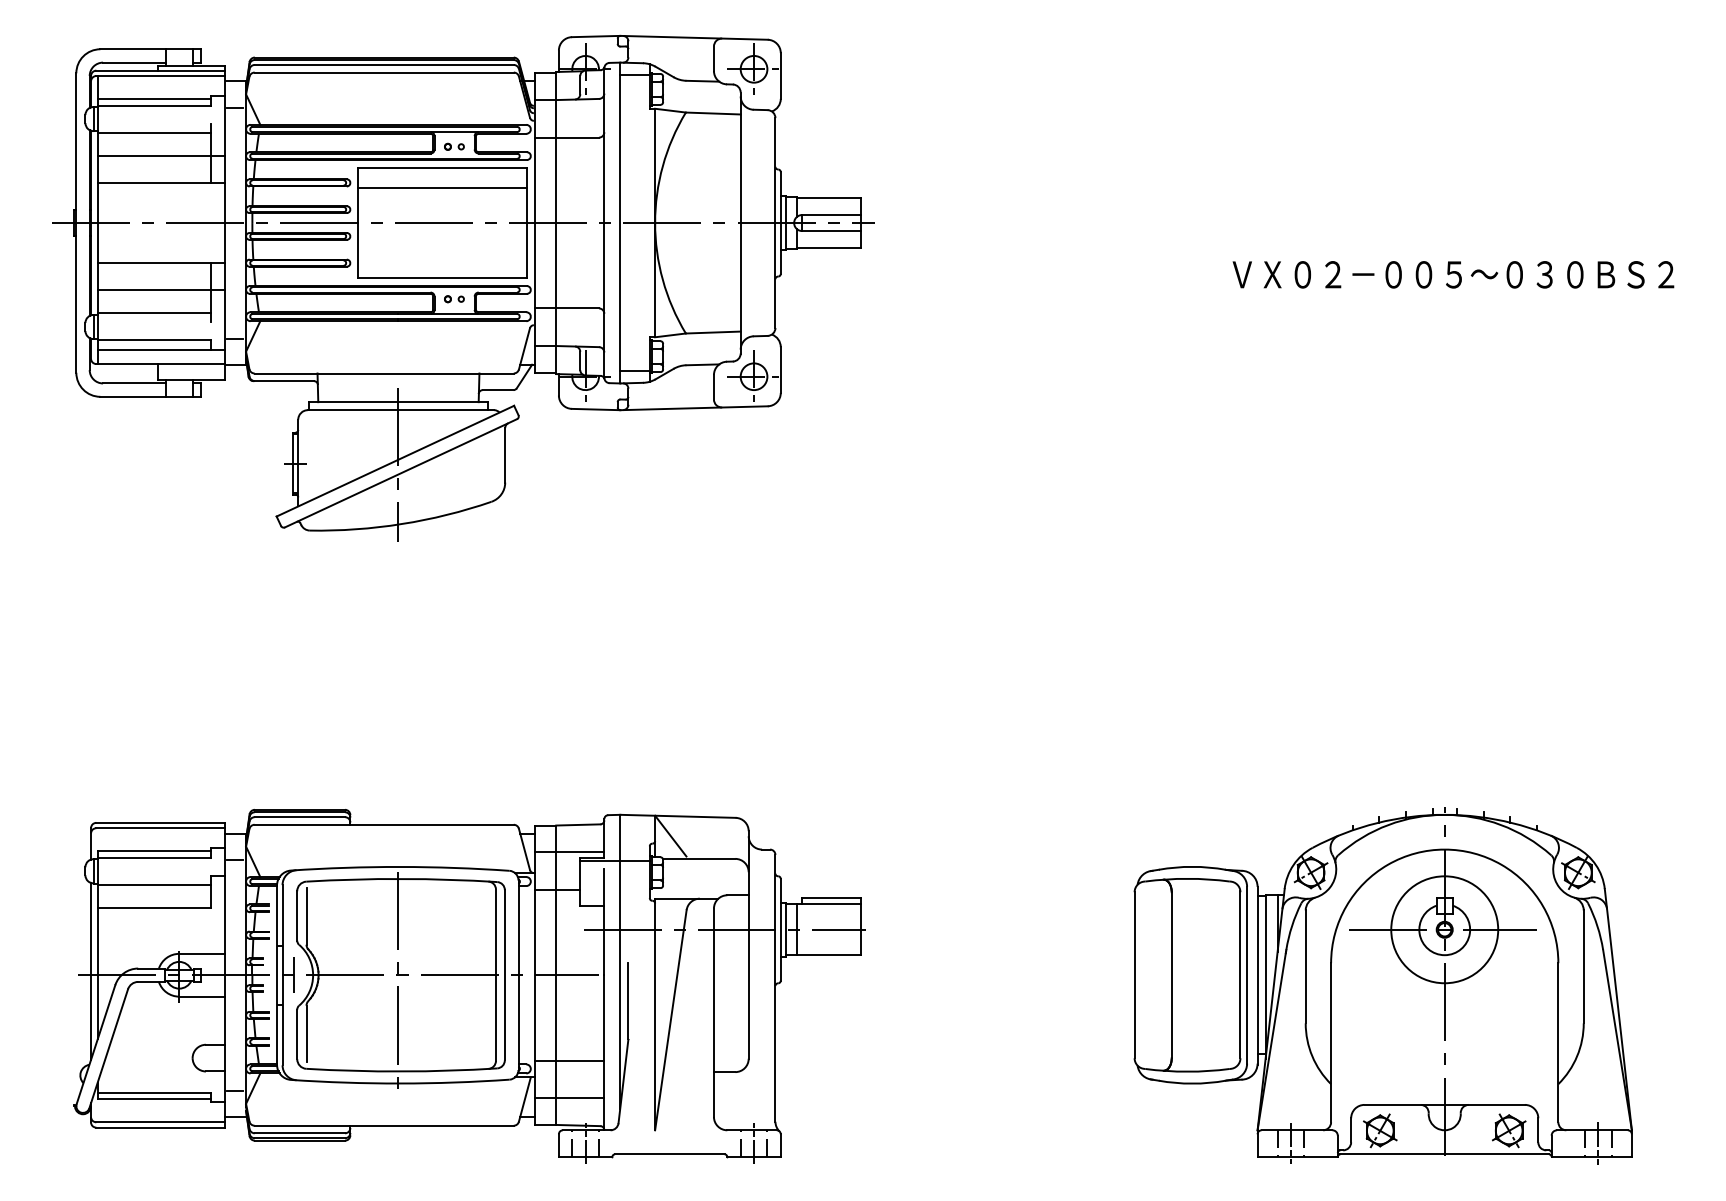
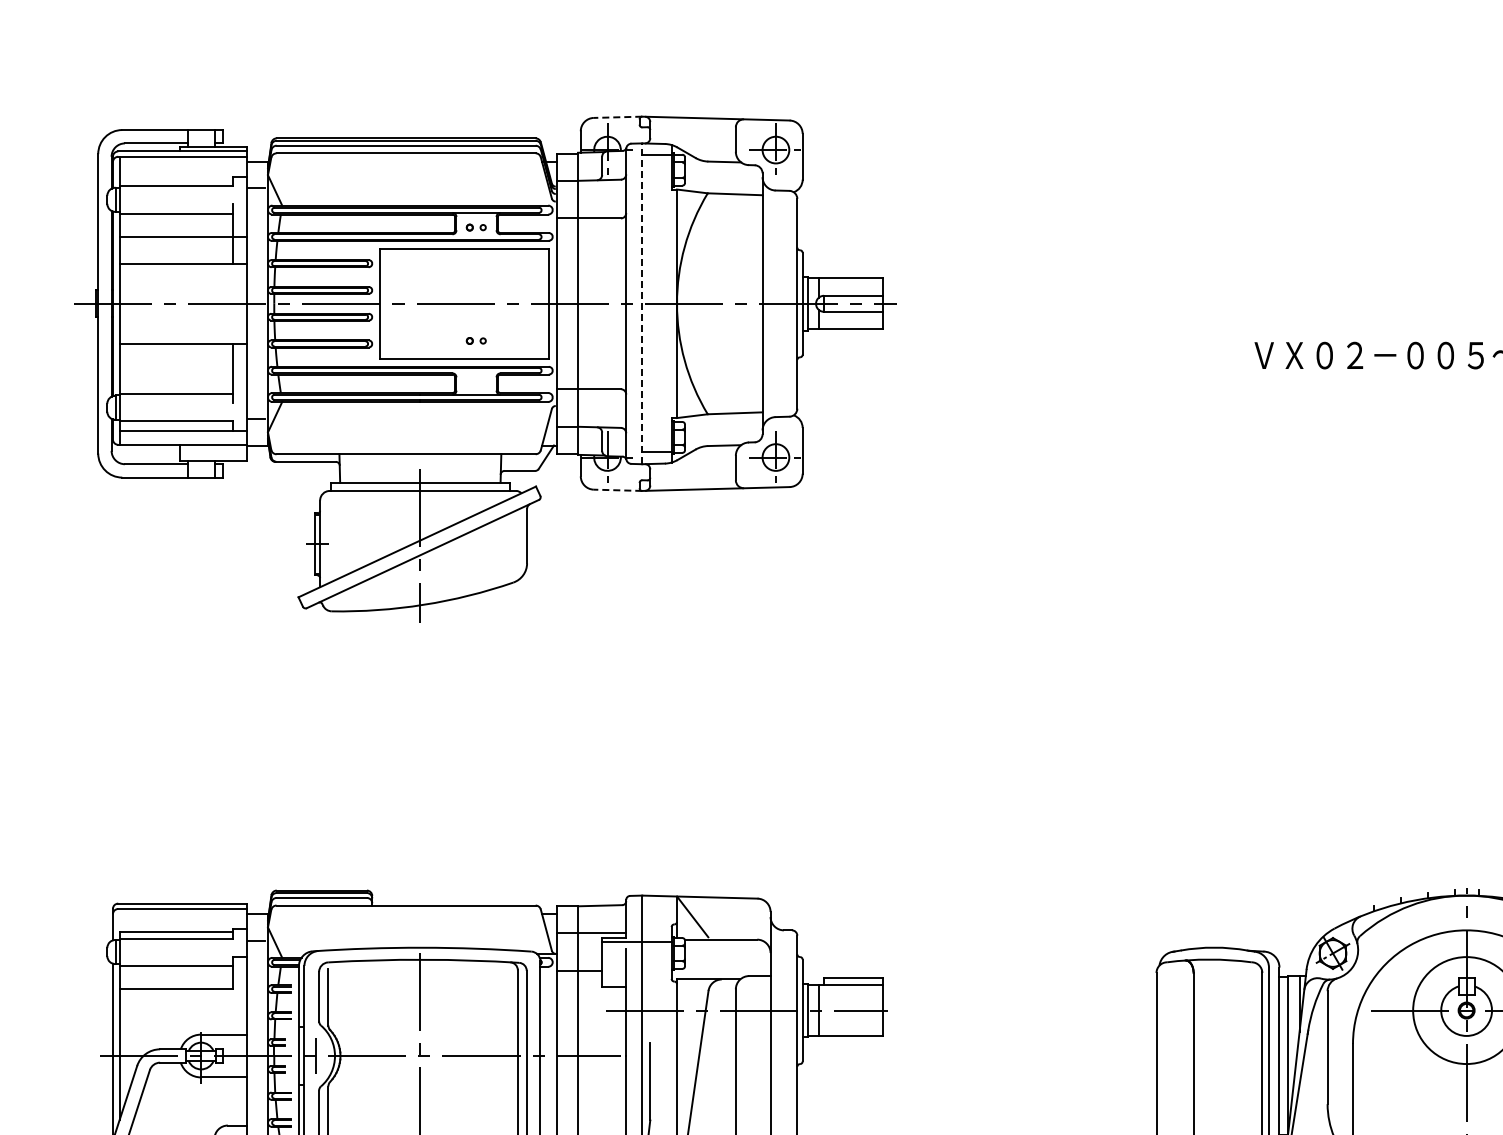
line: (595, 36) -> (617, 117), solid -> dashed
line: (154, 99) -> (176, 180), removed
line: (442, 188) -> (464, 269), removed
line: (620, 222) -> (642, 303), solid -> dashed
line: (160, 289) -> (182, 370), removed
part: (454, 299) -> (476, 341), moved
line: (595, 409) -> (617, 490), solid -> dashed

